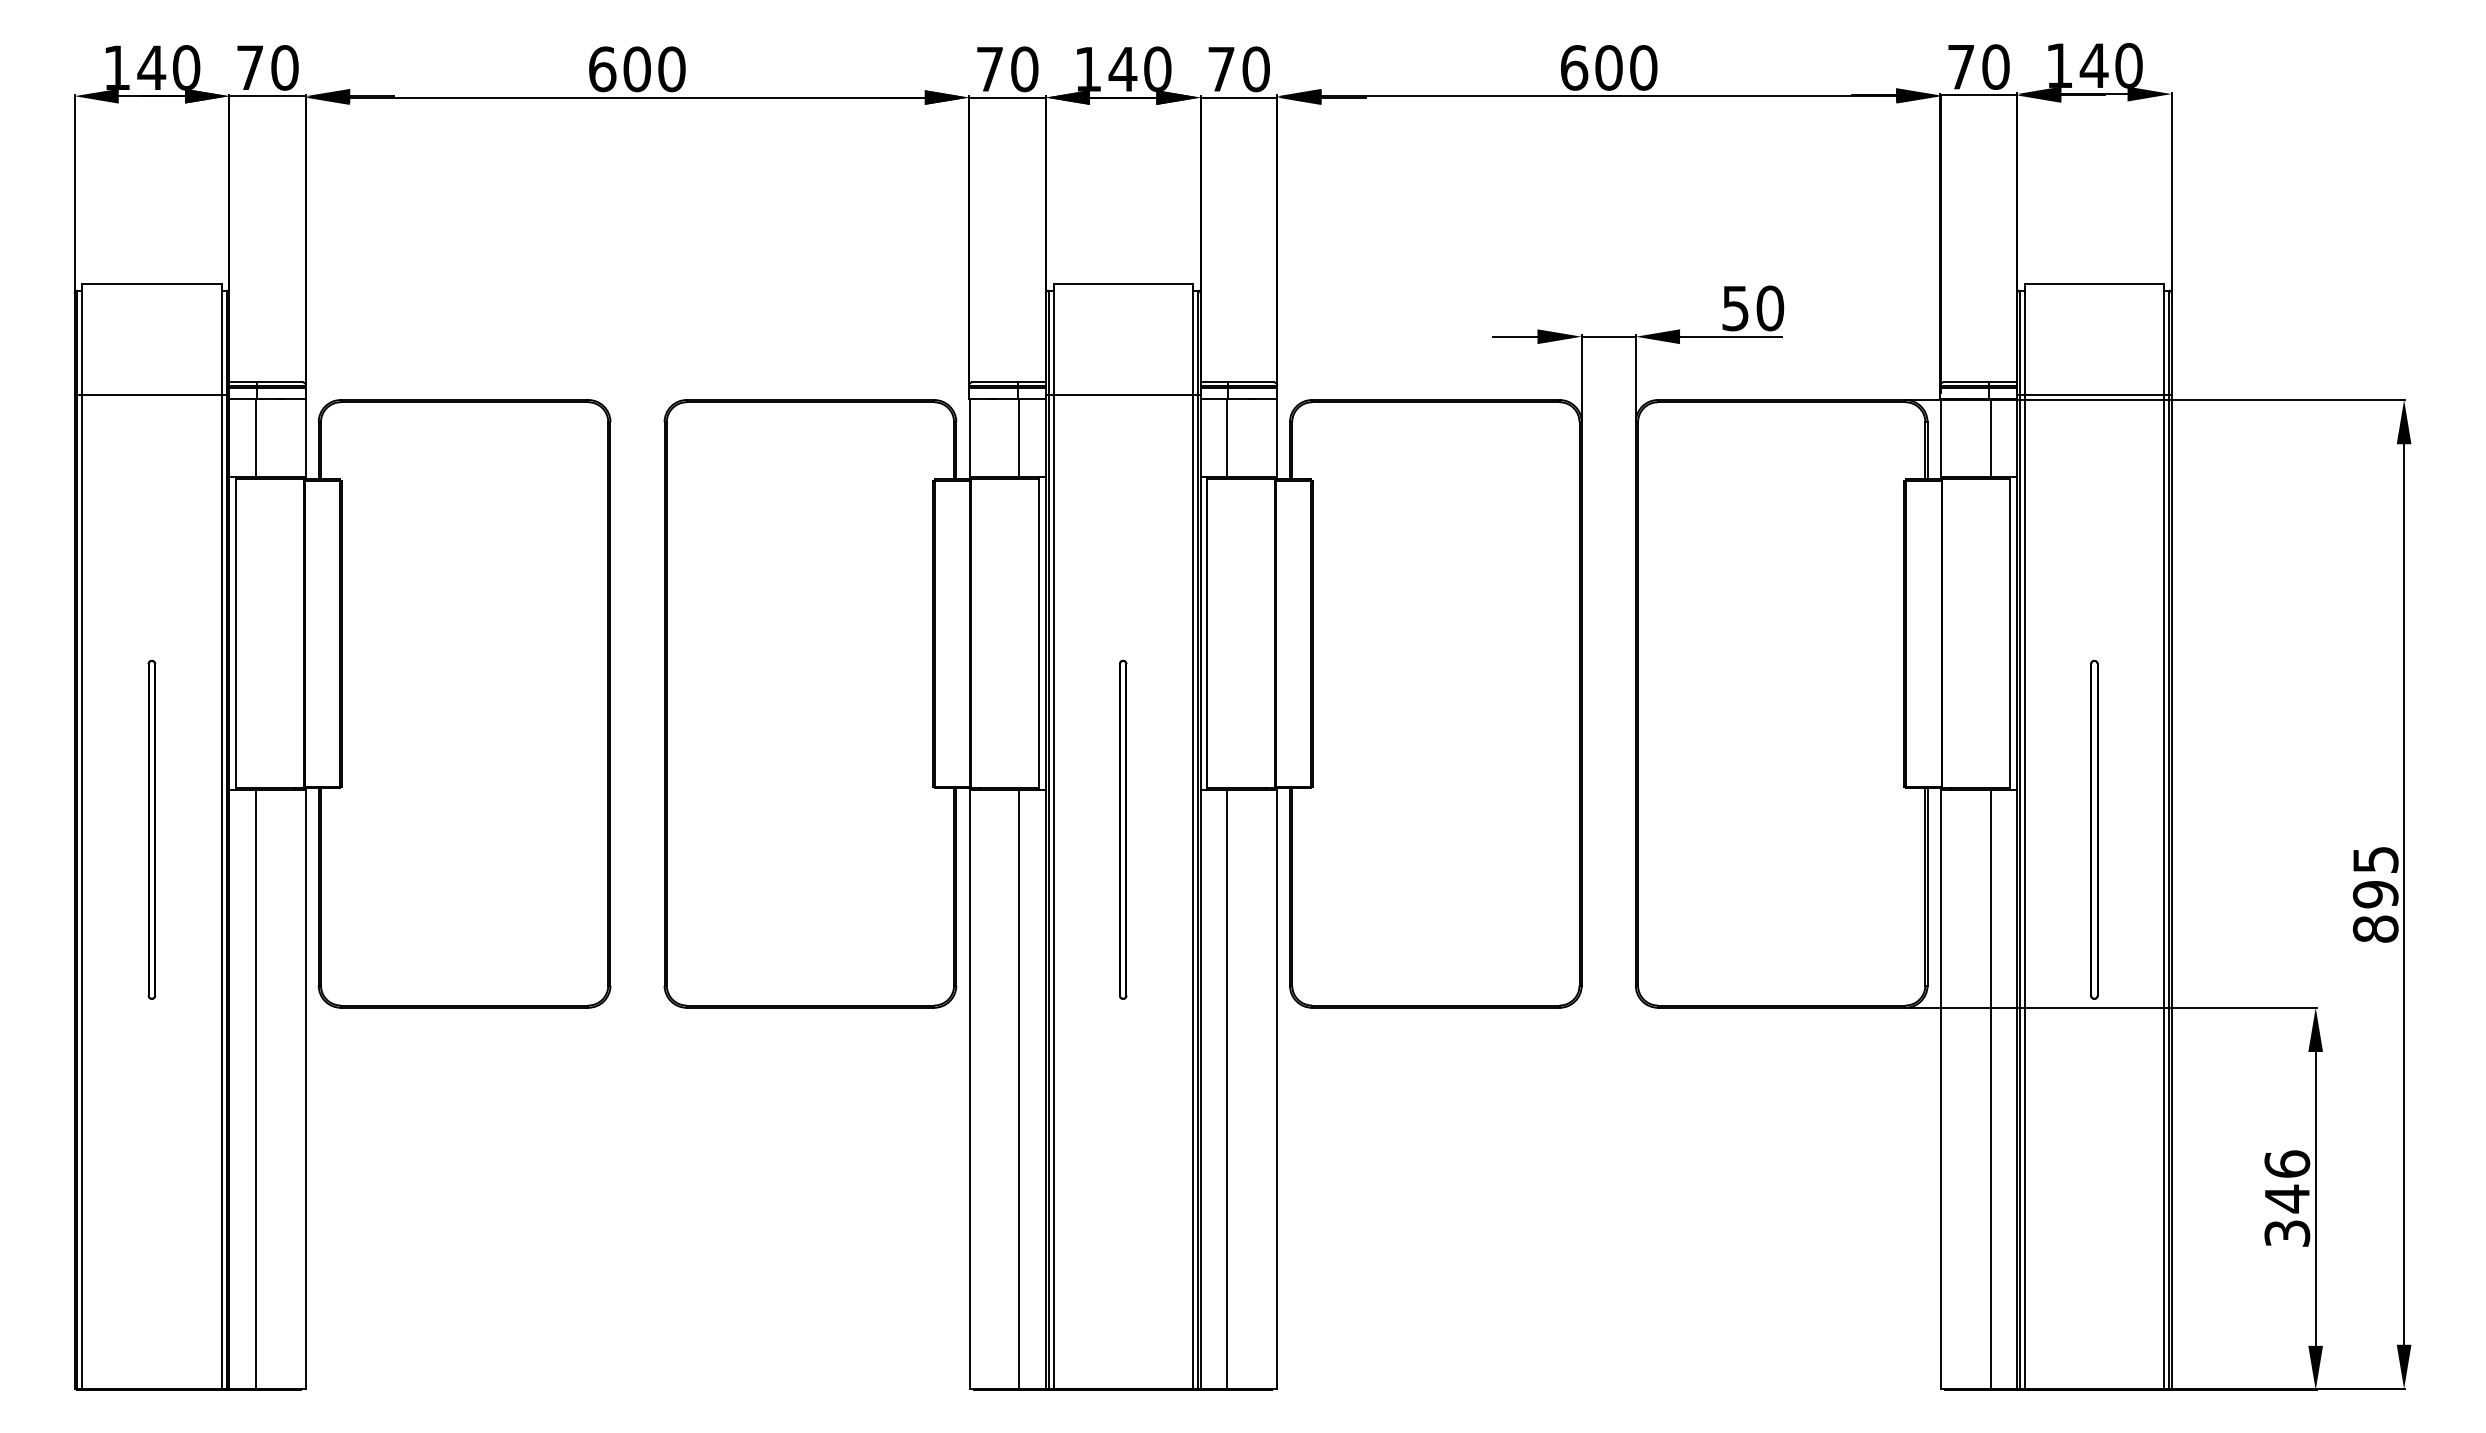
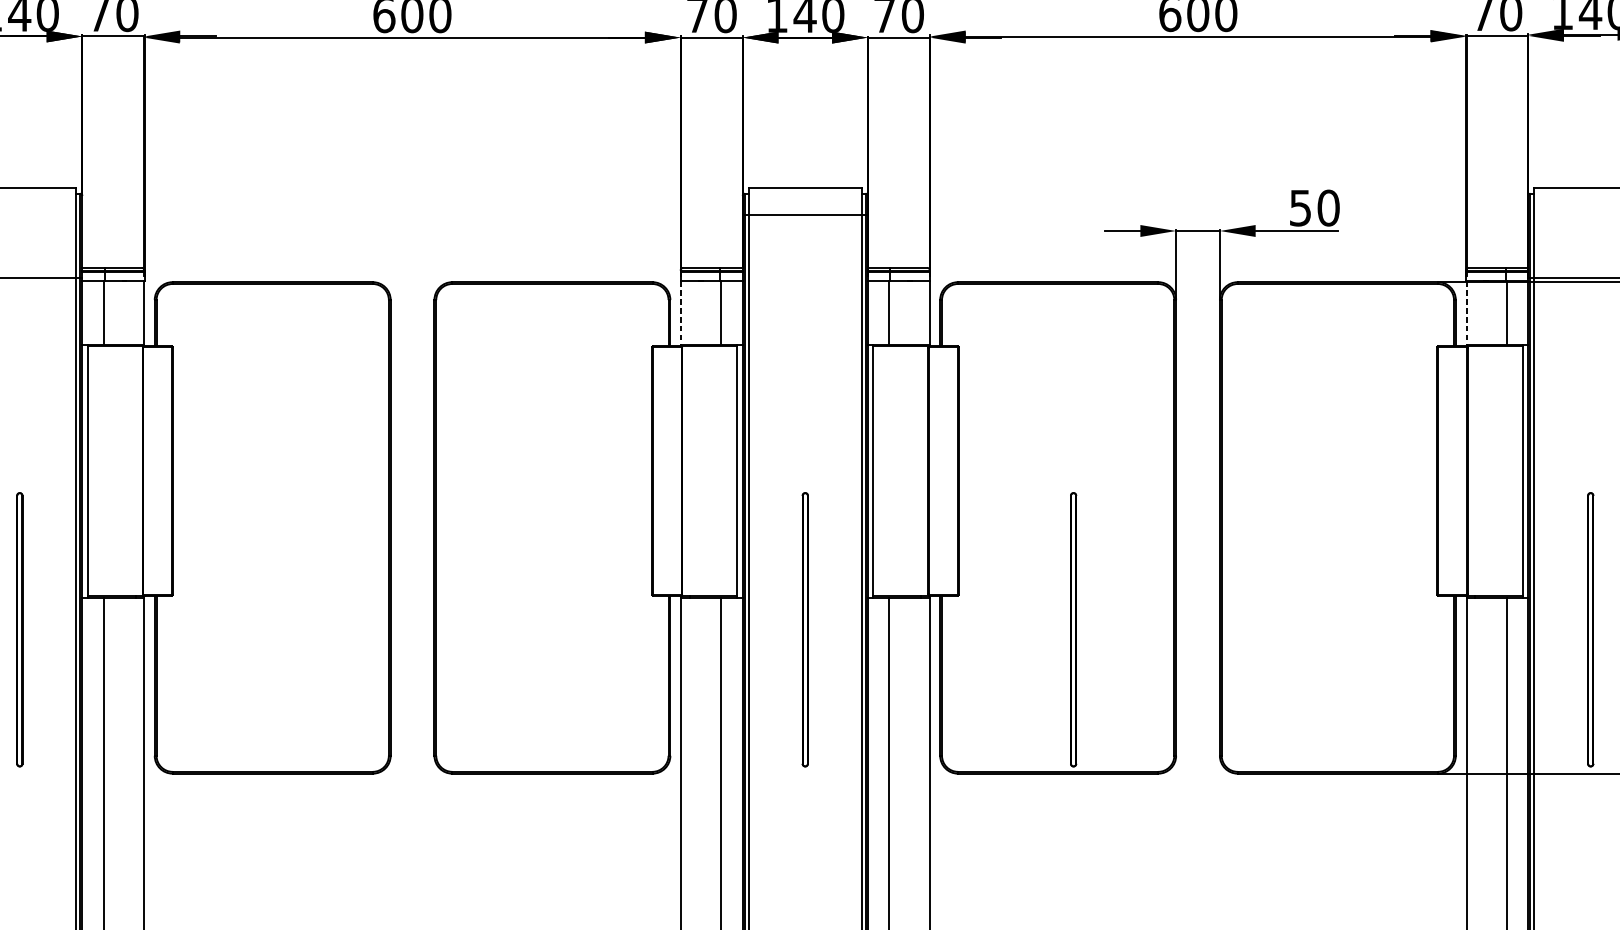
line: (1122, 394) -> (804, 215), moved
line: (969, 438) -> (681, 313), solid -> dashed
line: (1940, 438) -> (1466, 313), solid -> dashed
part: (1454, 829) -> (1073, 629), added

